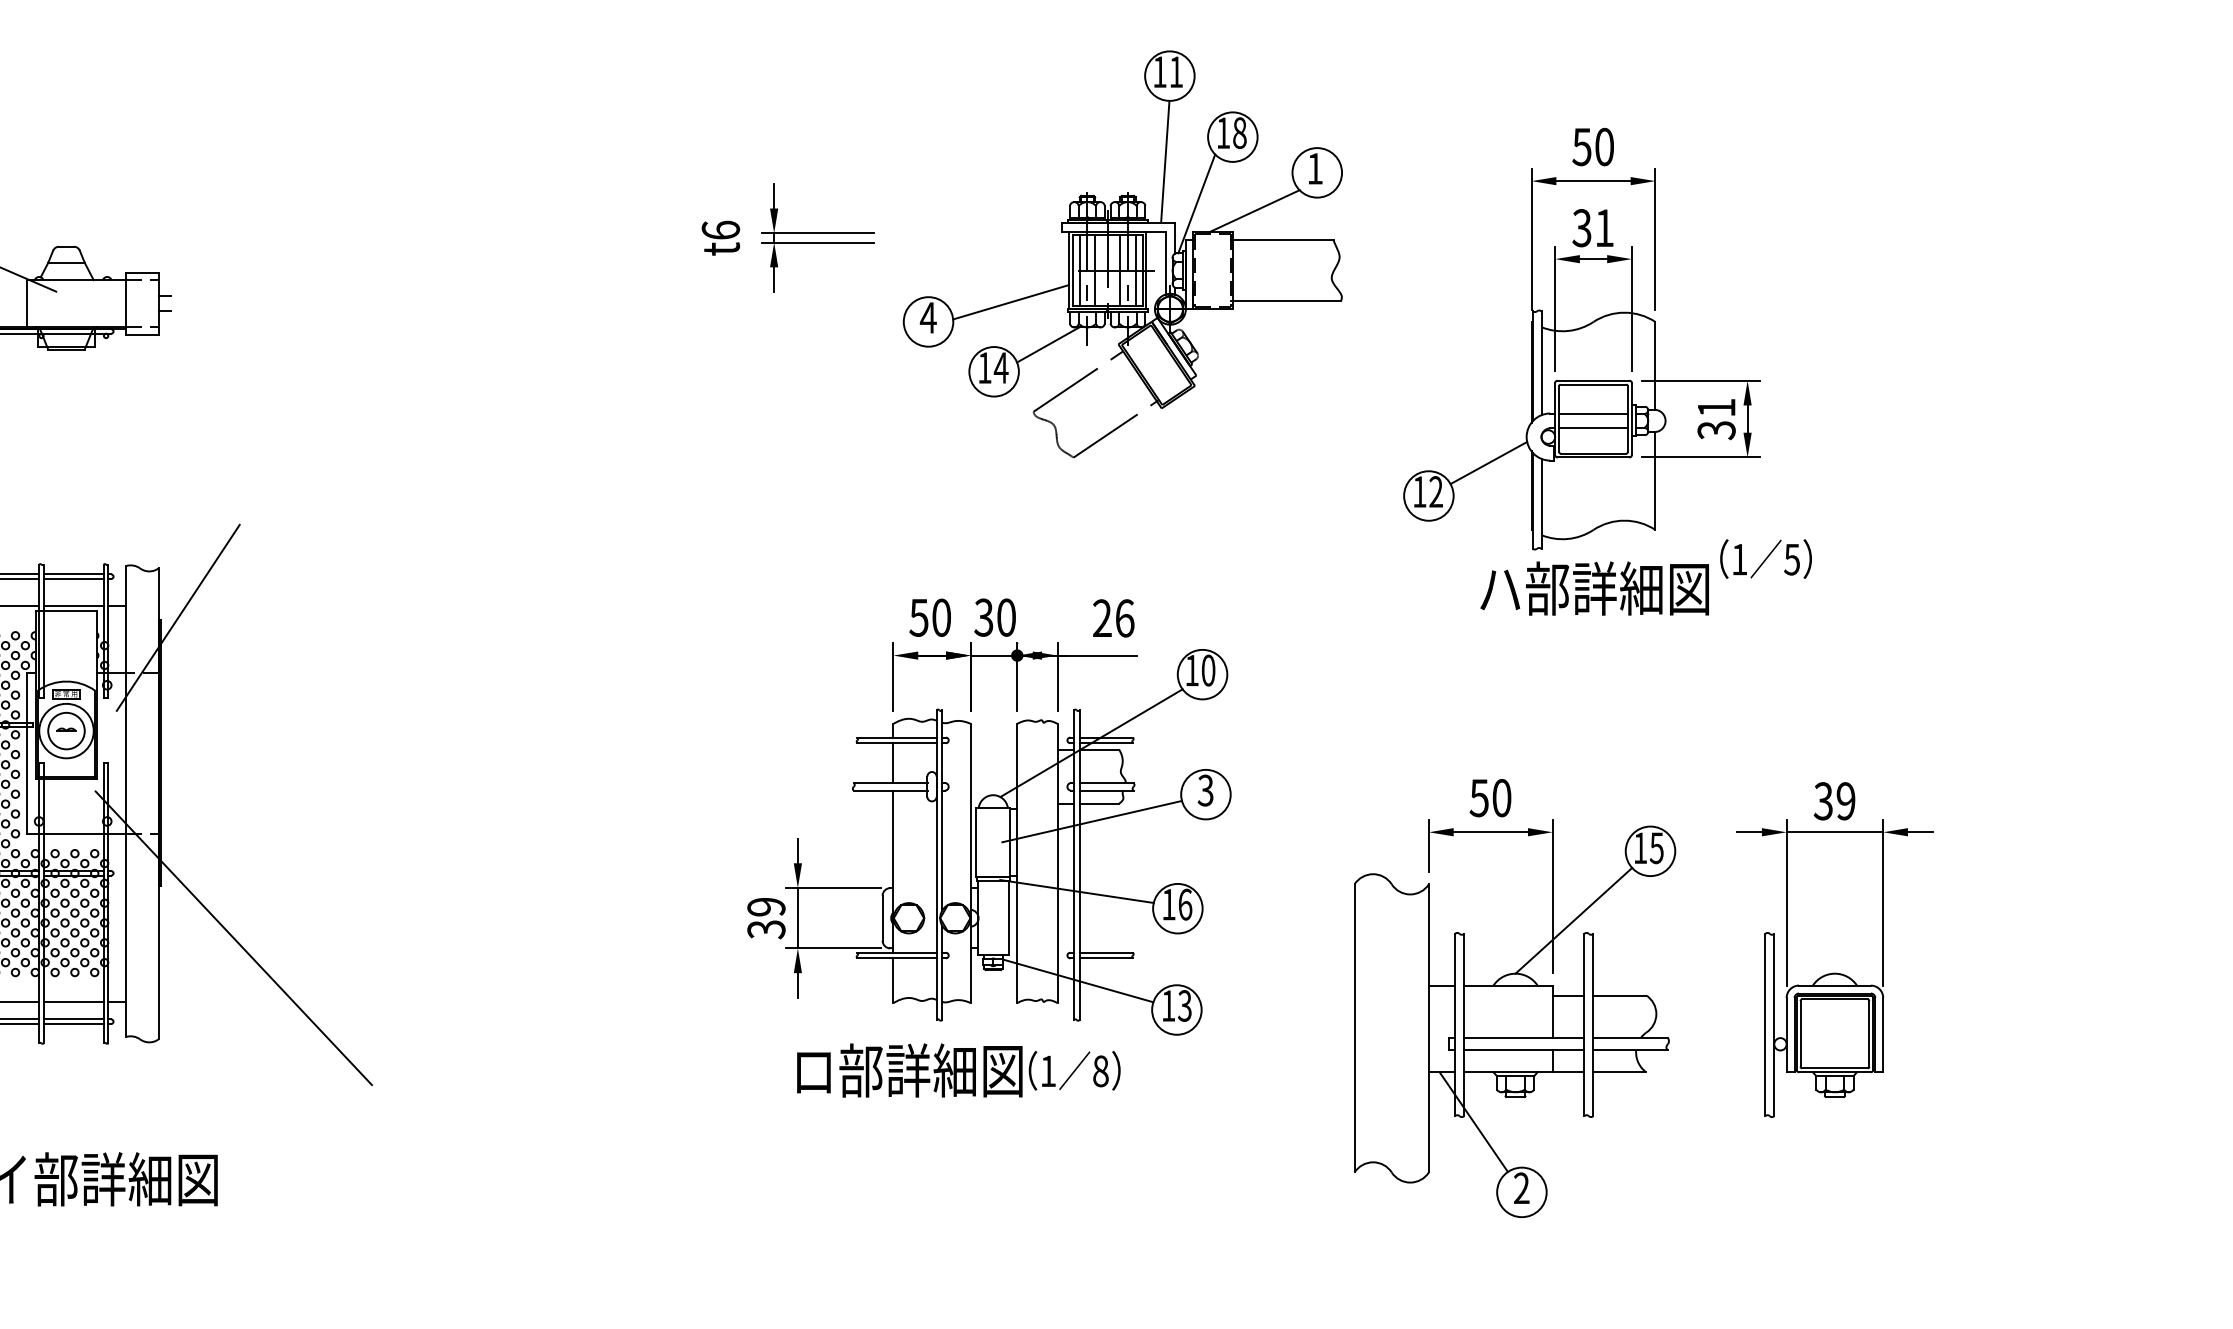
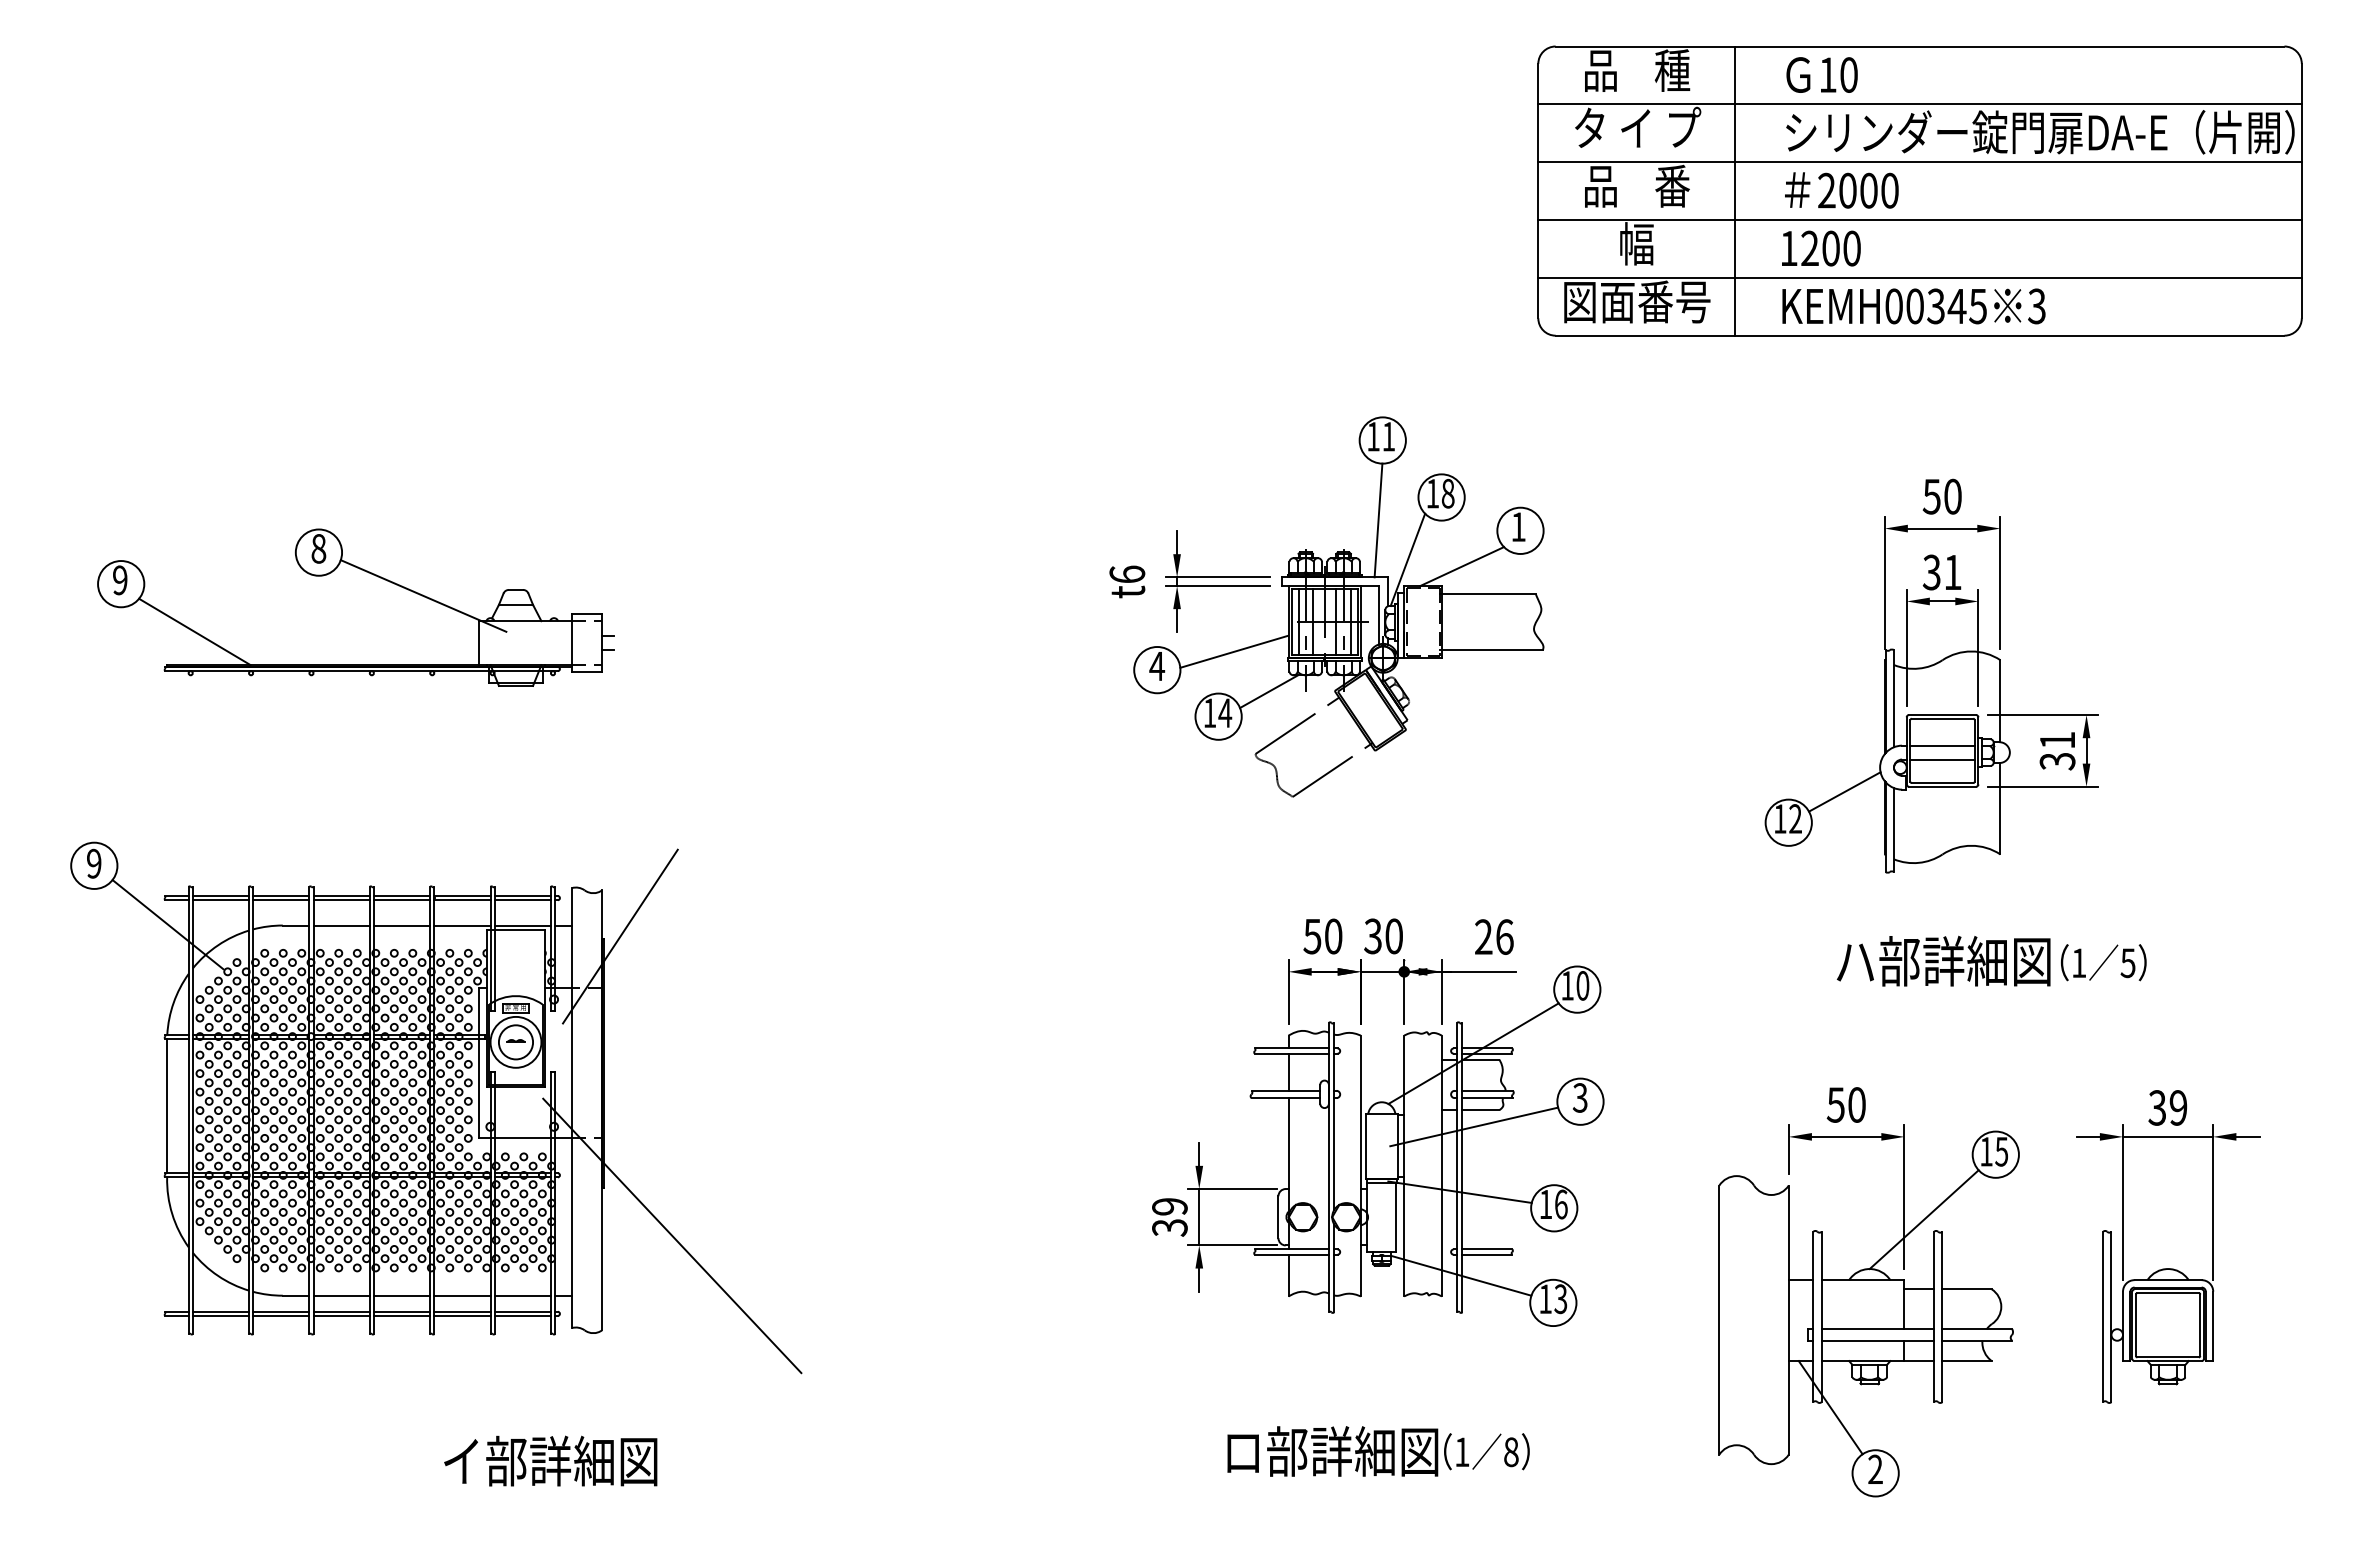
part: (1122, 253) -> (1338, 606), moved
text: (1765, 558) -> (2103, 962), moved
text: (1594, 587) -> (1943, 960), moved
text: (958, 1070) -> (1378, 1451), moved

